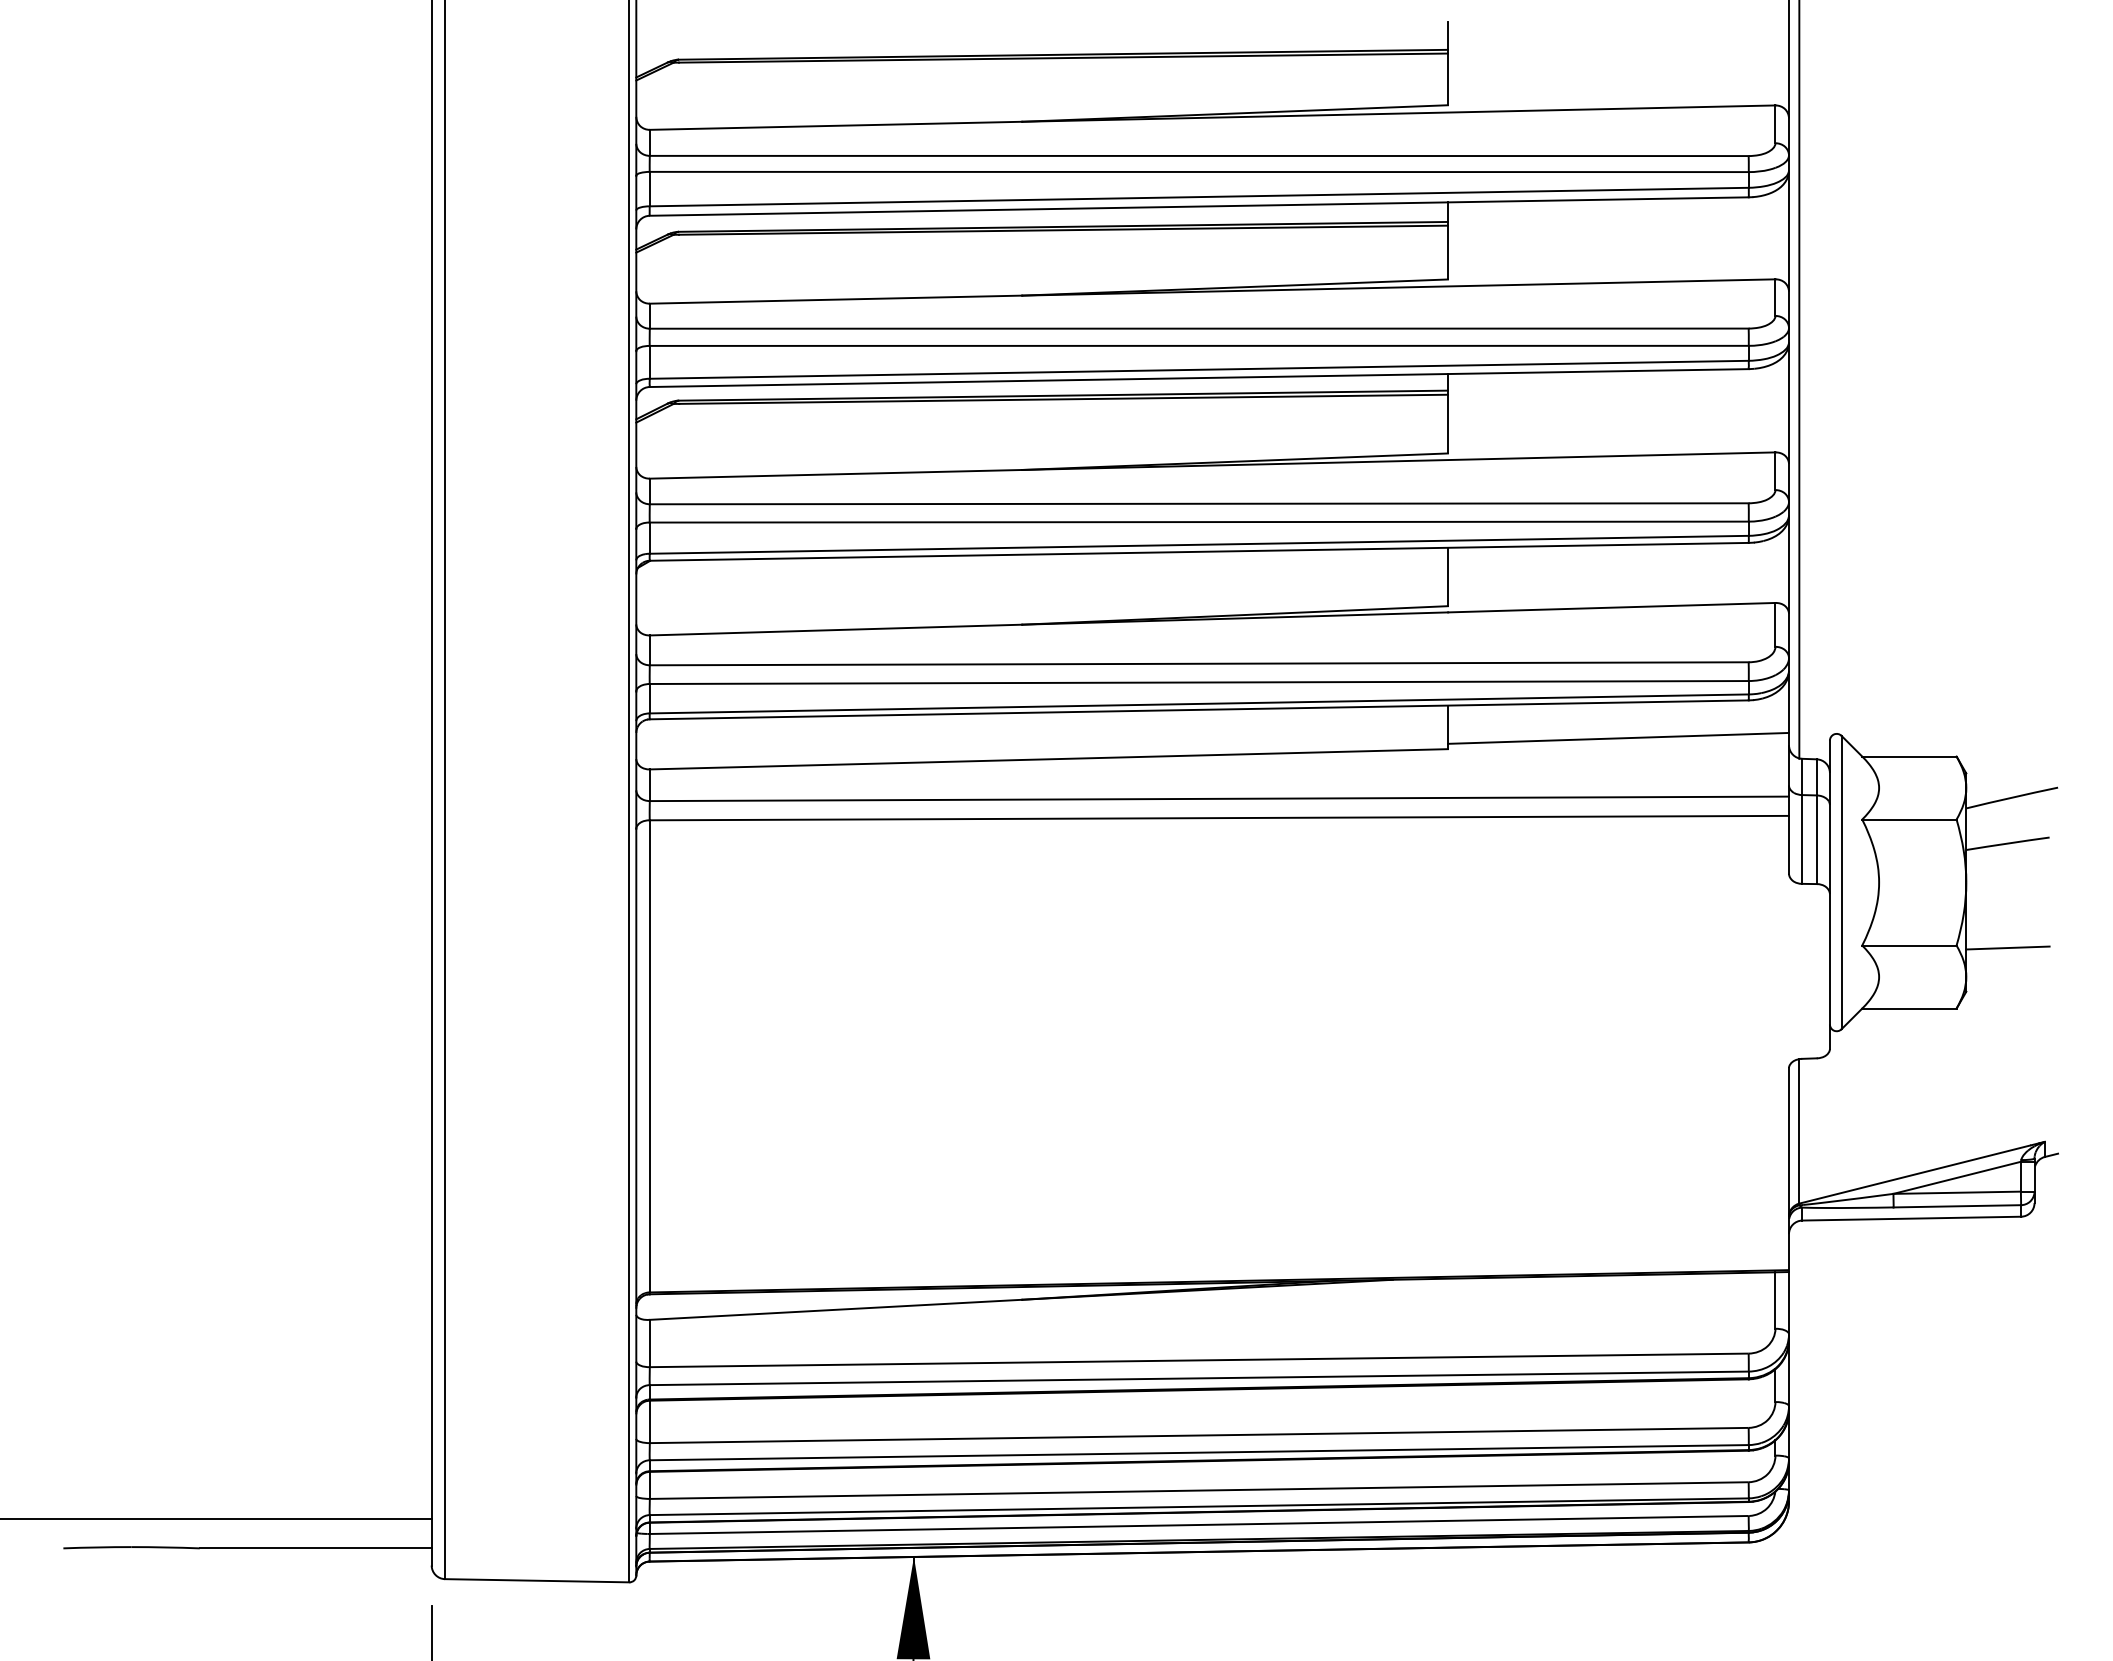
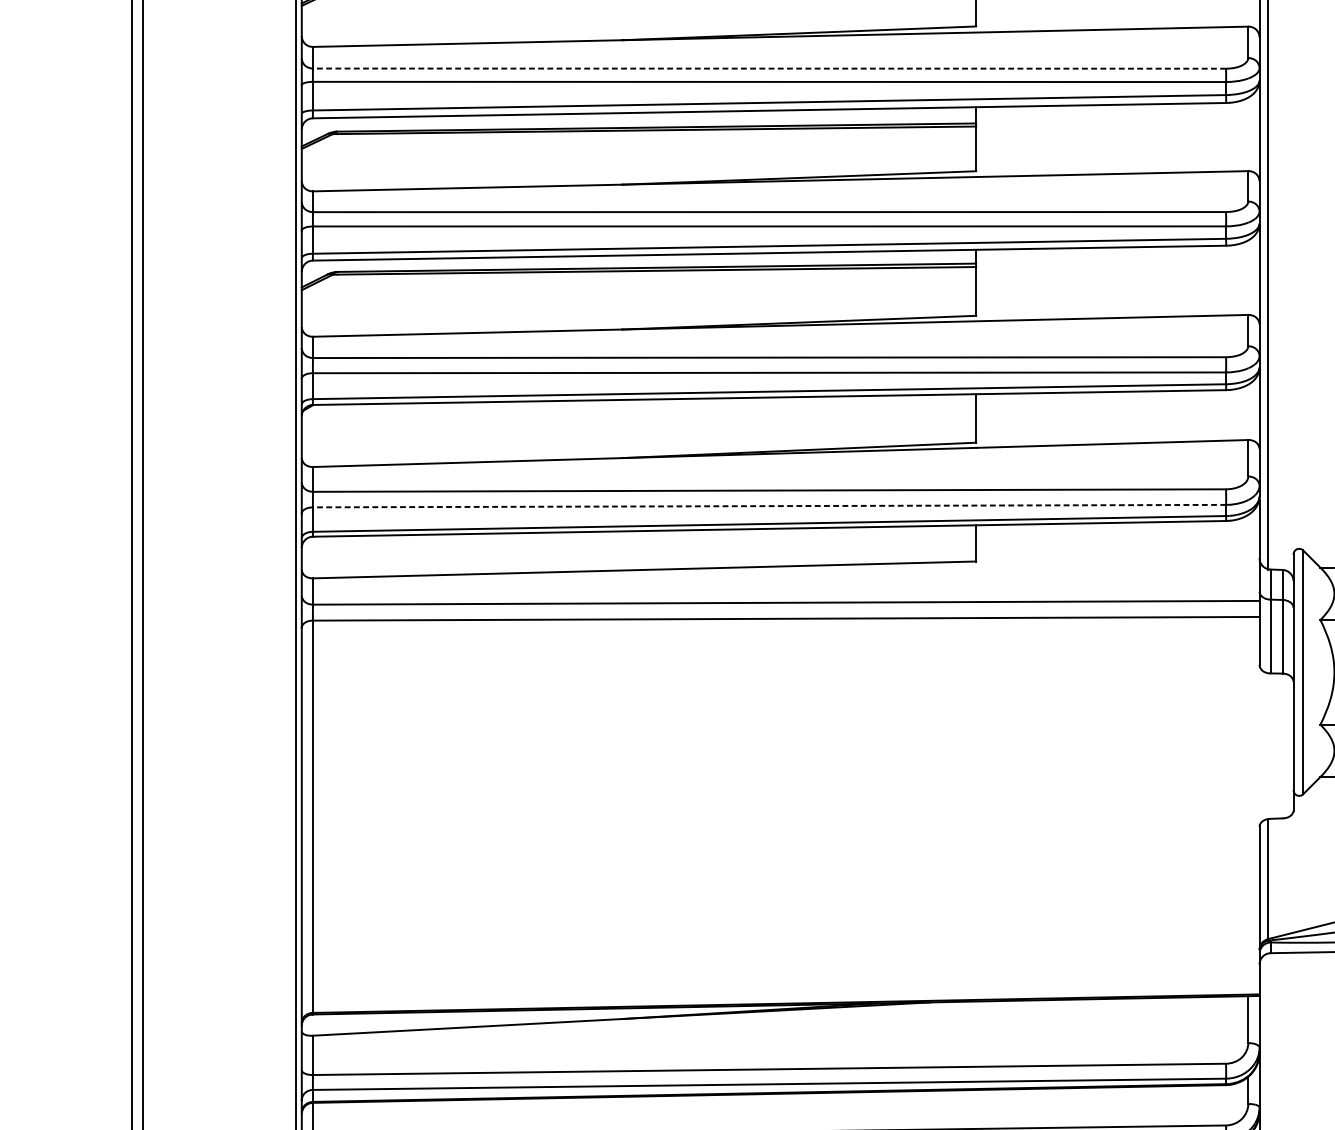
line: (1198, 155) -> (768, 68), solid -> dashed
line: (1199, 682) -> (769, 506), solid -> dashed
line: (1617, 737) -> (1117, 551), removed

